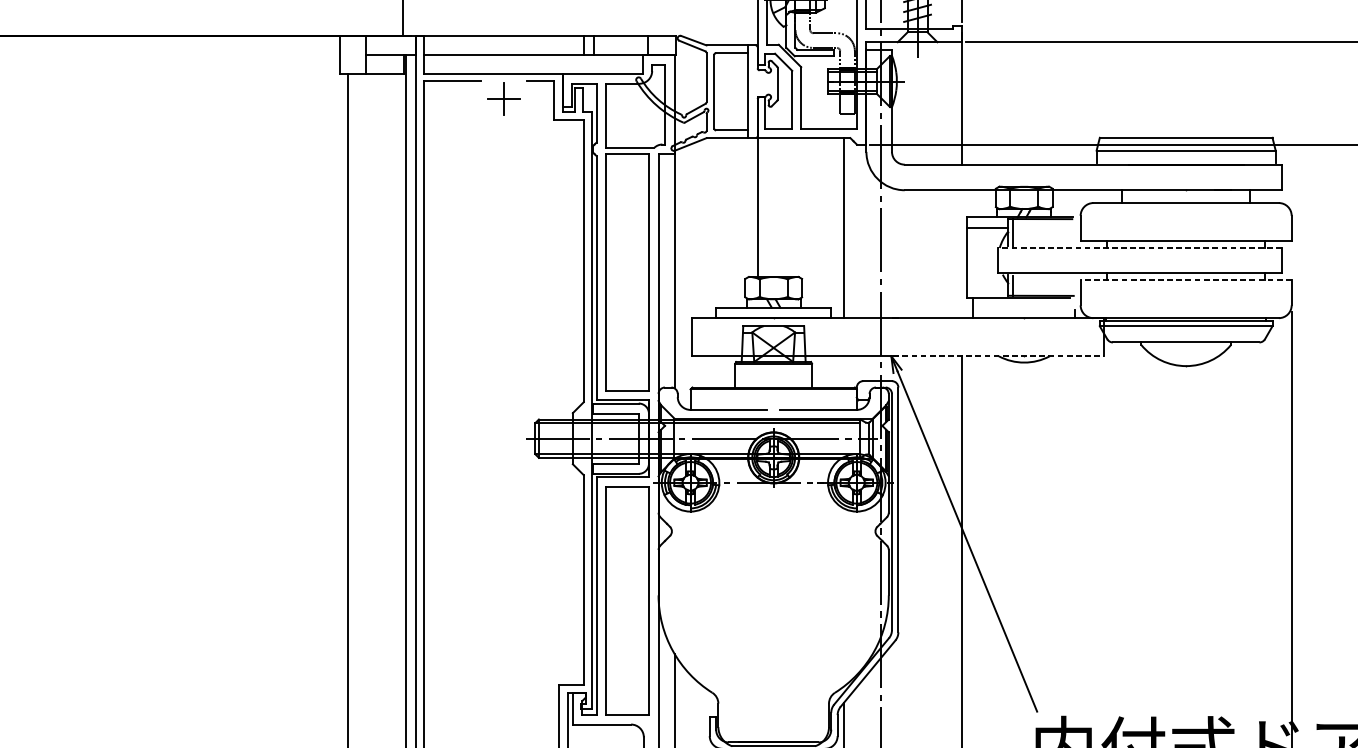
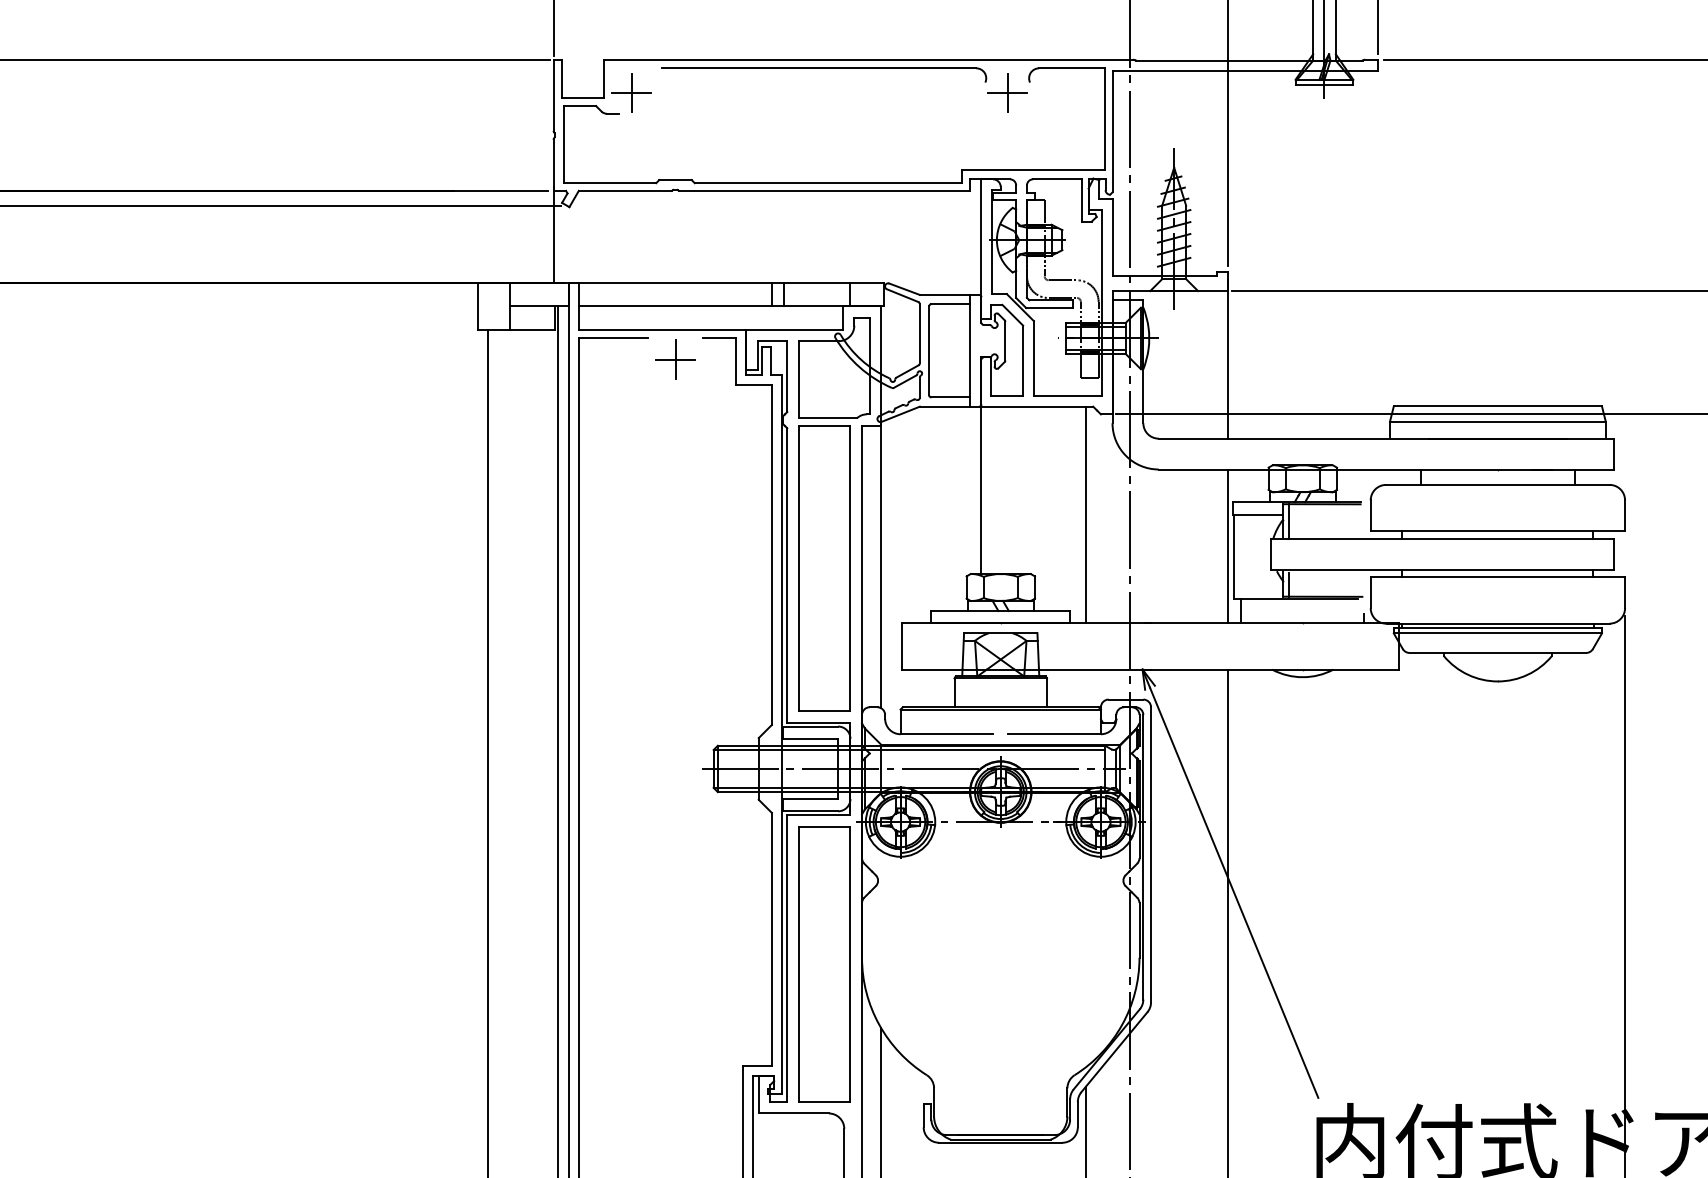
line: (1139, 247) -> (1441, 538), dashed -> solid
line: (962, 254) -> (1228, 546), added
line: (1185, 279) -> (1497, 577), dashed -> solid
line: (999, 356) -> (1272, 669), dashed -> solid

